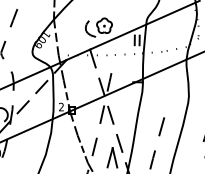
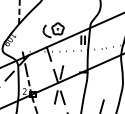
line: (55, 37) -> (20, 37), removed

